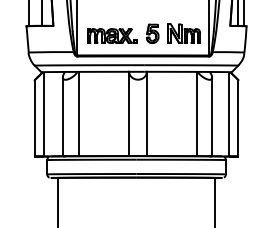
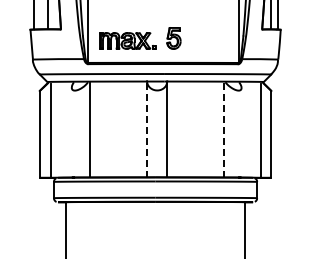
part: (183, 33) -> (209, 37), removed
line: (128, 114) -> (146, 130), solid -> dashed
line: (196, 114) -> (223, 130), solid -> dashed
line: (62, 116) -> (71, 132), removed
line: (212, 116) -> (241, 132), removed

